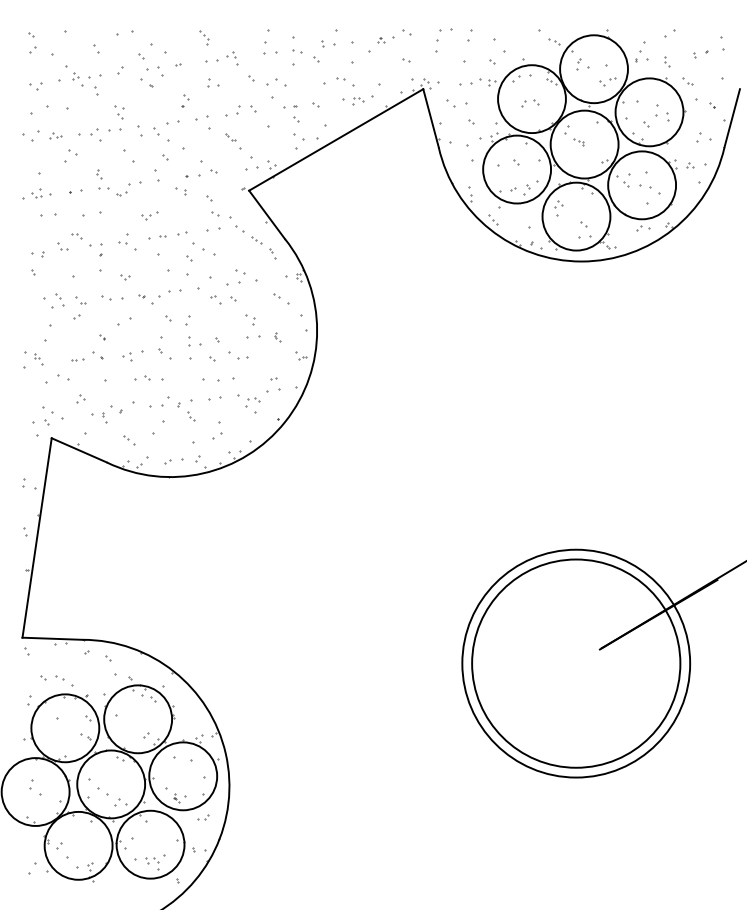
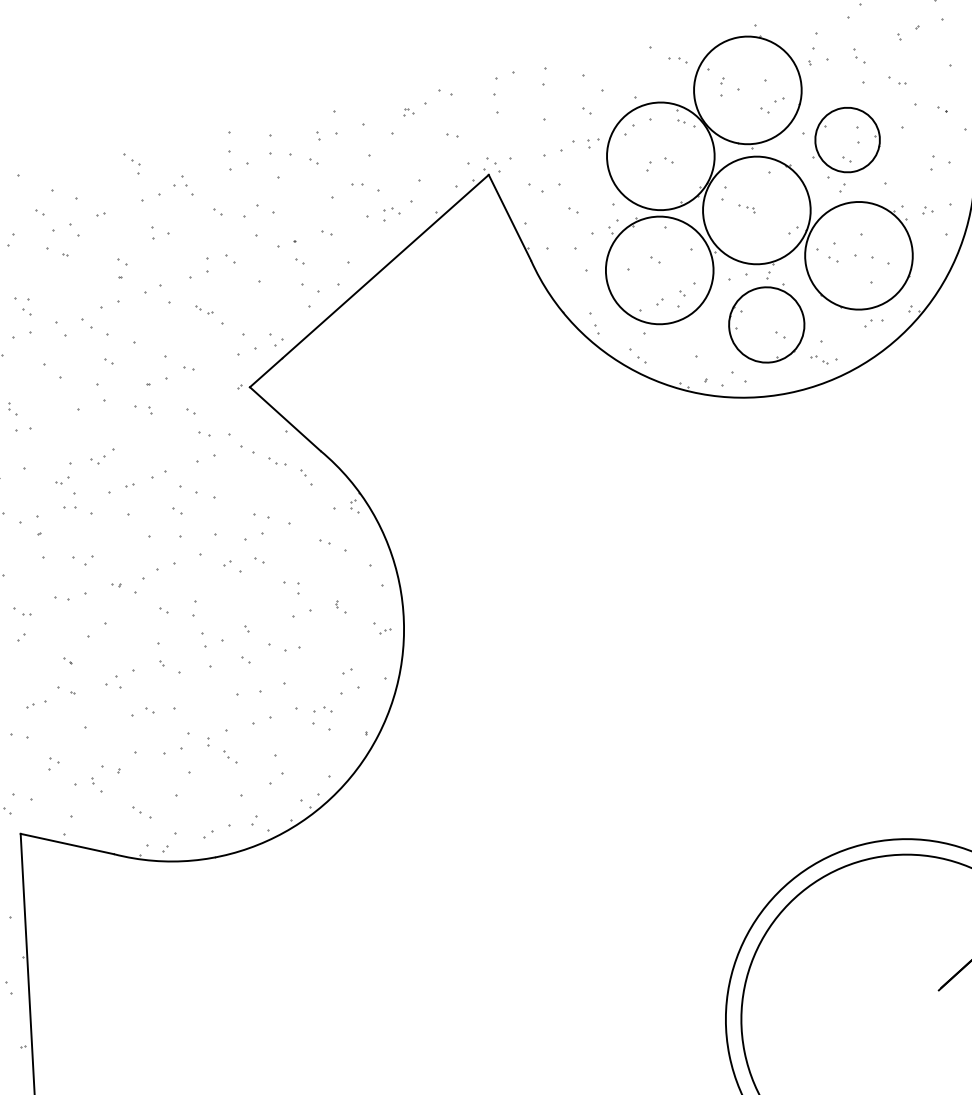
part: (297, 51) -> (281, 155), size x1.6
circle: (649, 112) -> (847, 140), size x0.6
part: (123, 189) -> (64, 472), moved
circle: (576, 216) -> (766, 324), size x0.7
part: (125, 277) -> (84, 560), size x1.6

